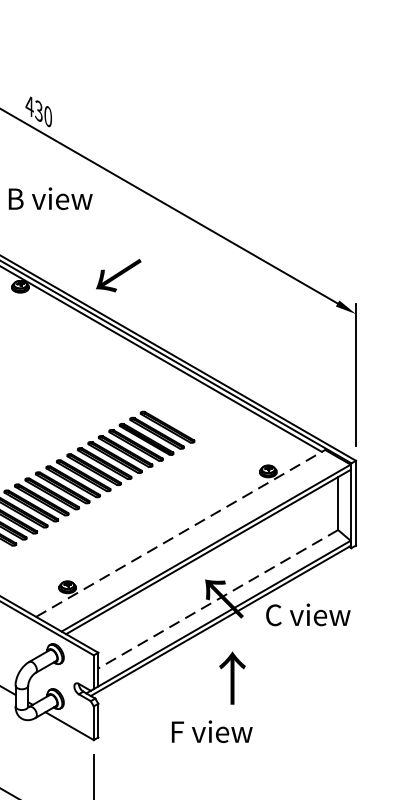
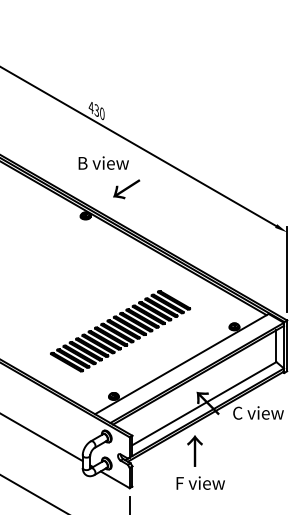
text: (118, 275) -> (126, 189), moved
line: (181, 532) -> (182, 363), dashed -> solid
line: (218, 599) -> (204, 403), dashed -> solid
text: (231, 677) -> (194, 450), moved

